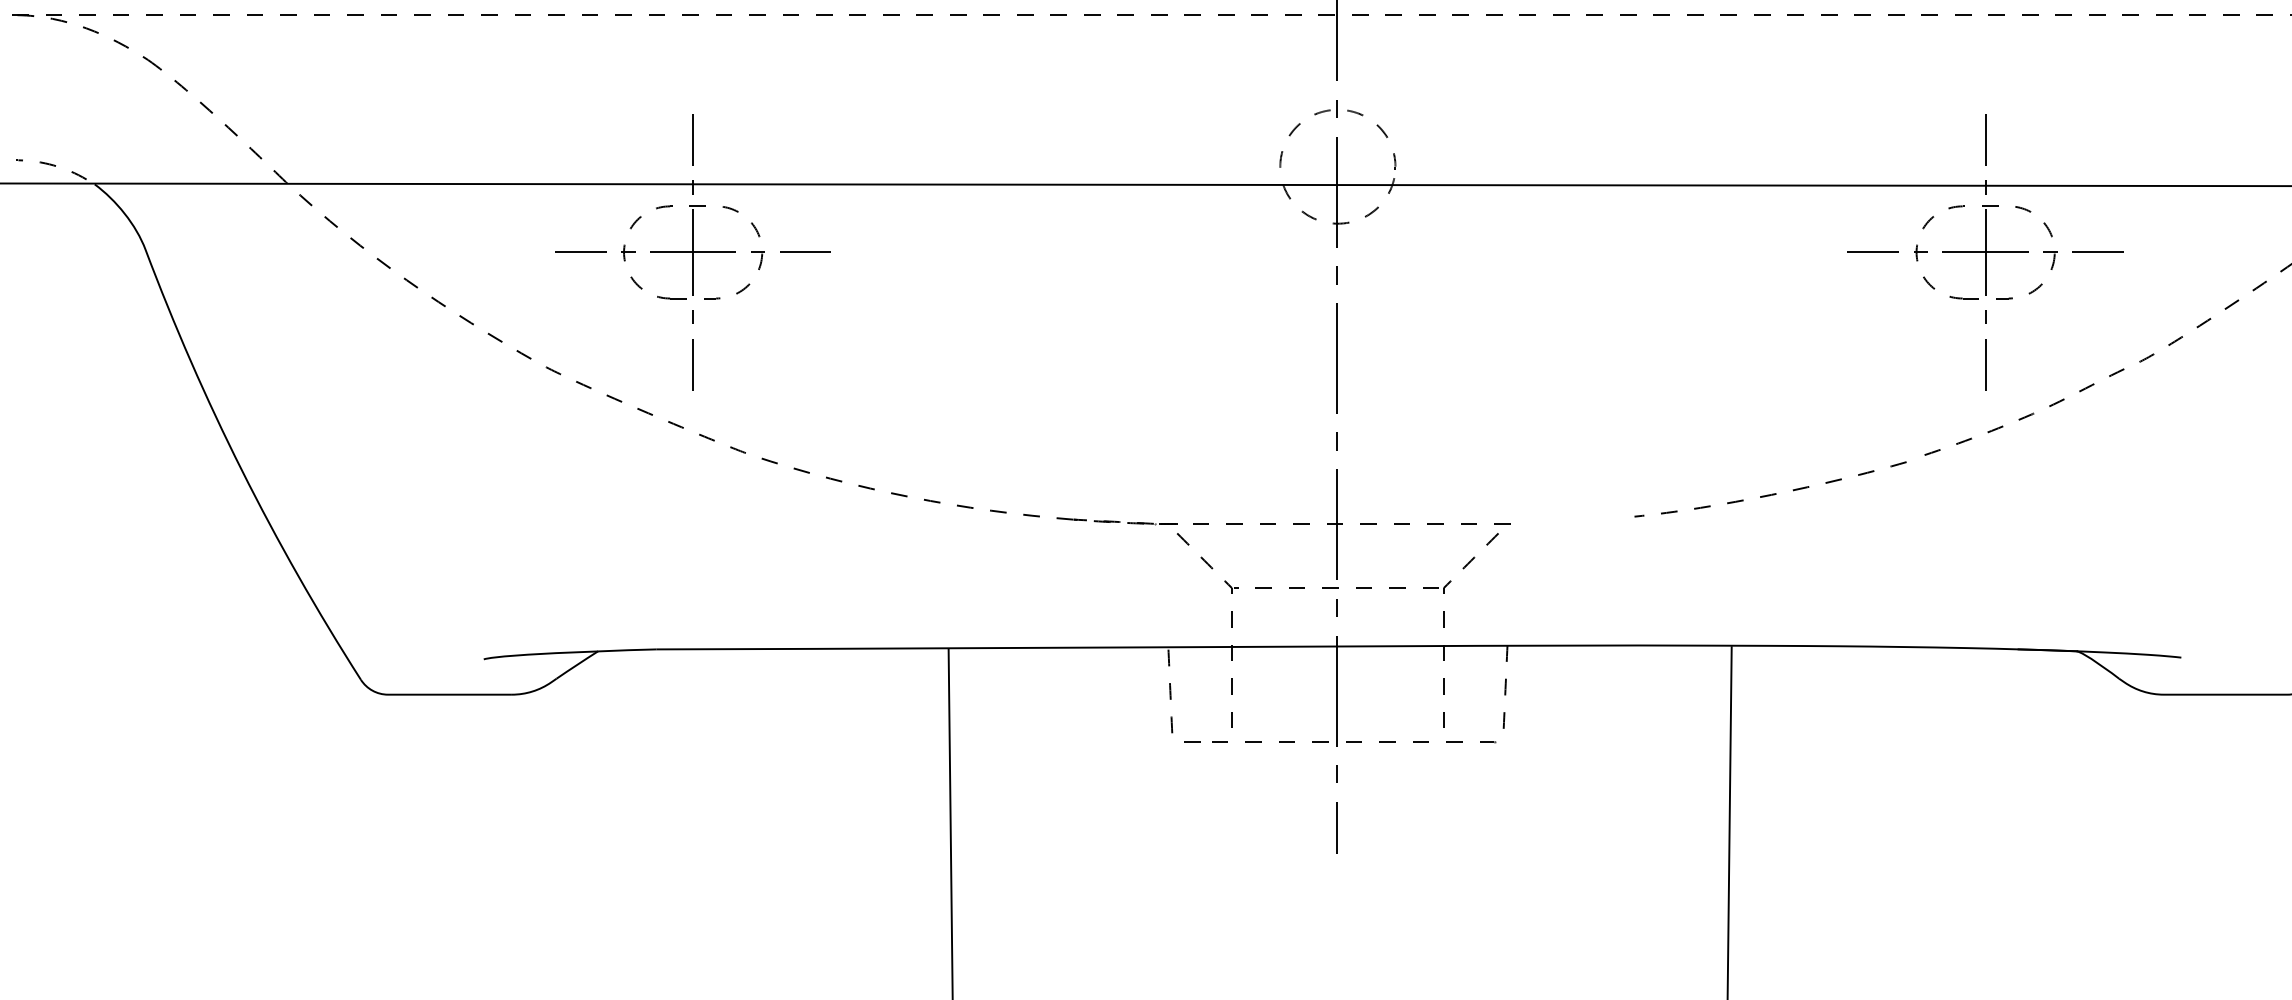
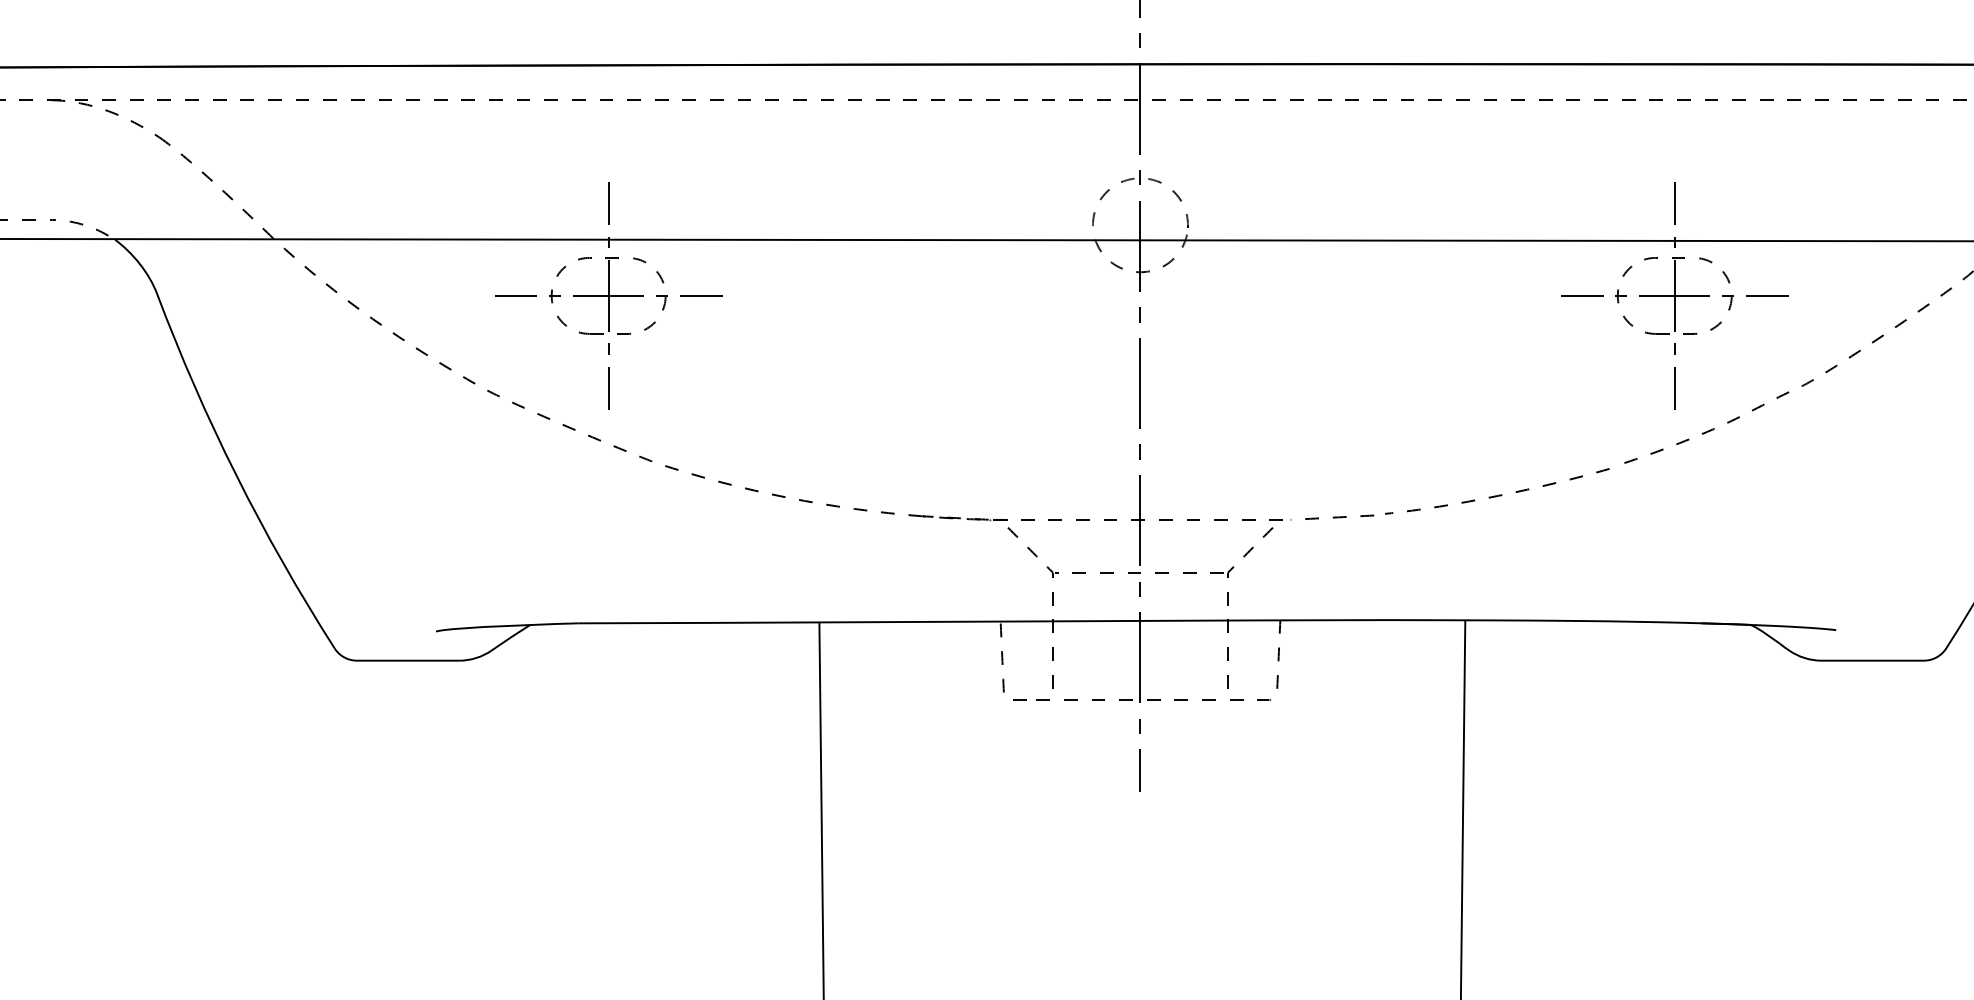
part: (1570, 521) -> (1332, 517), added

